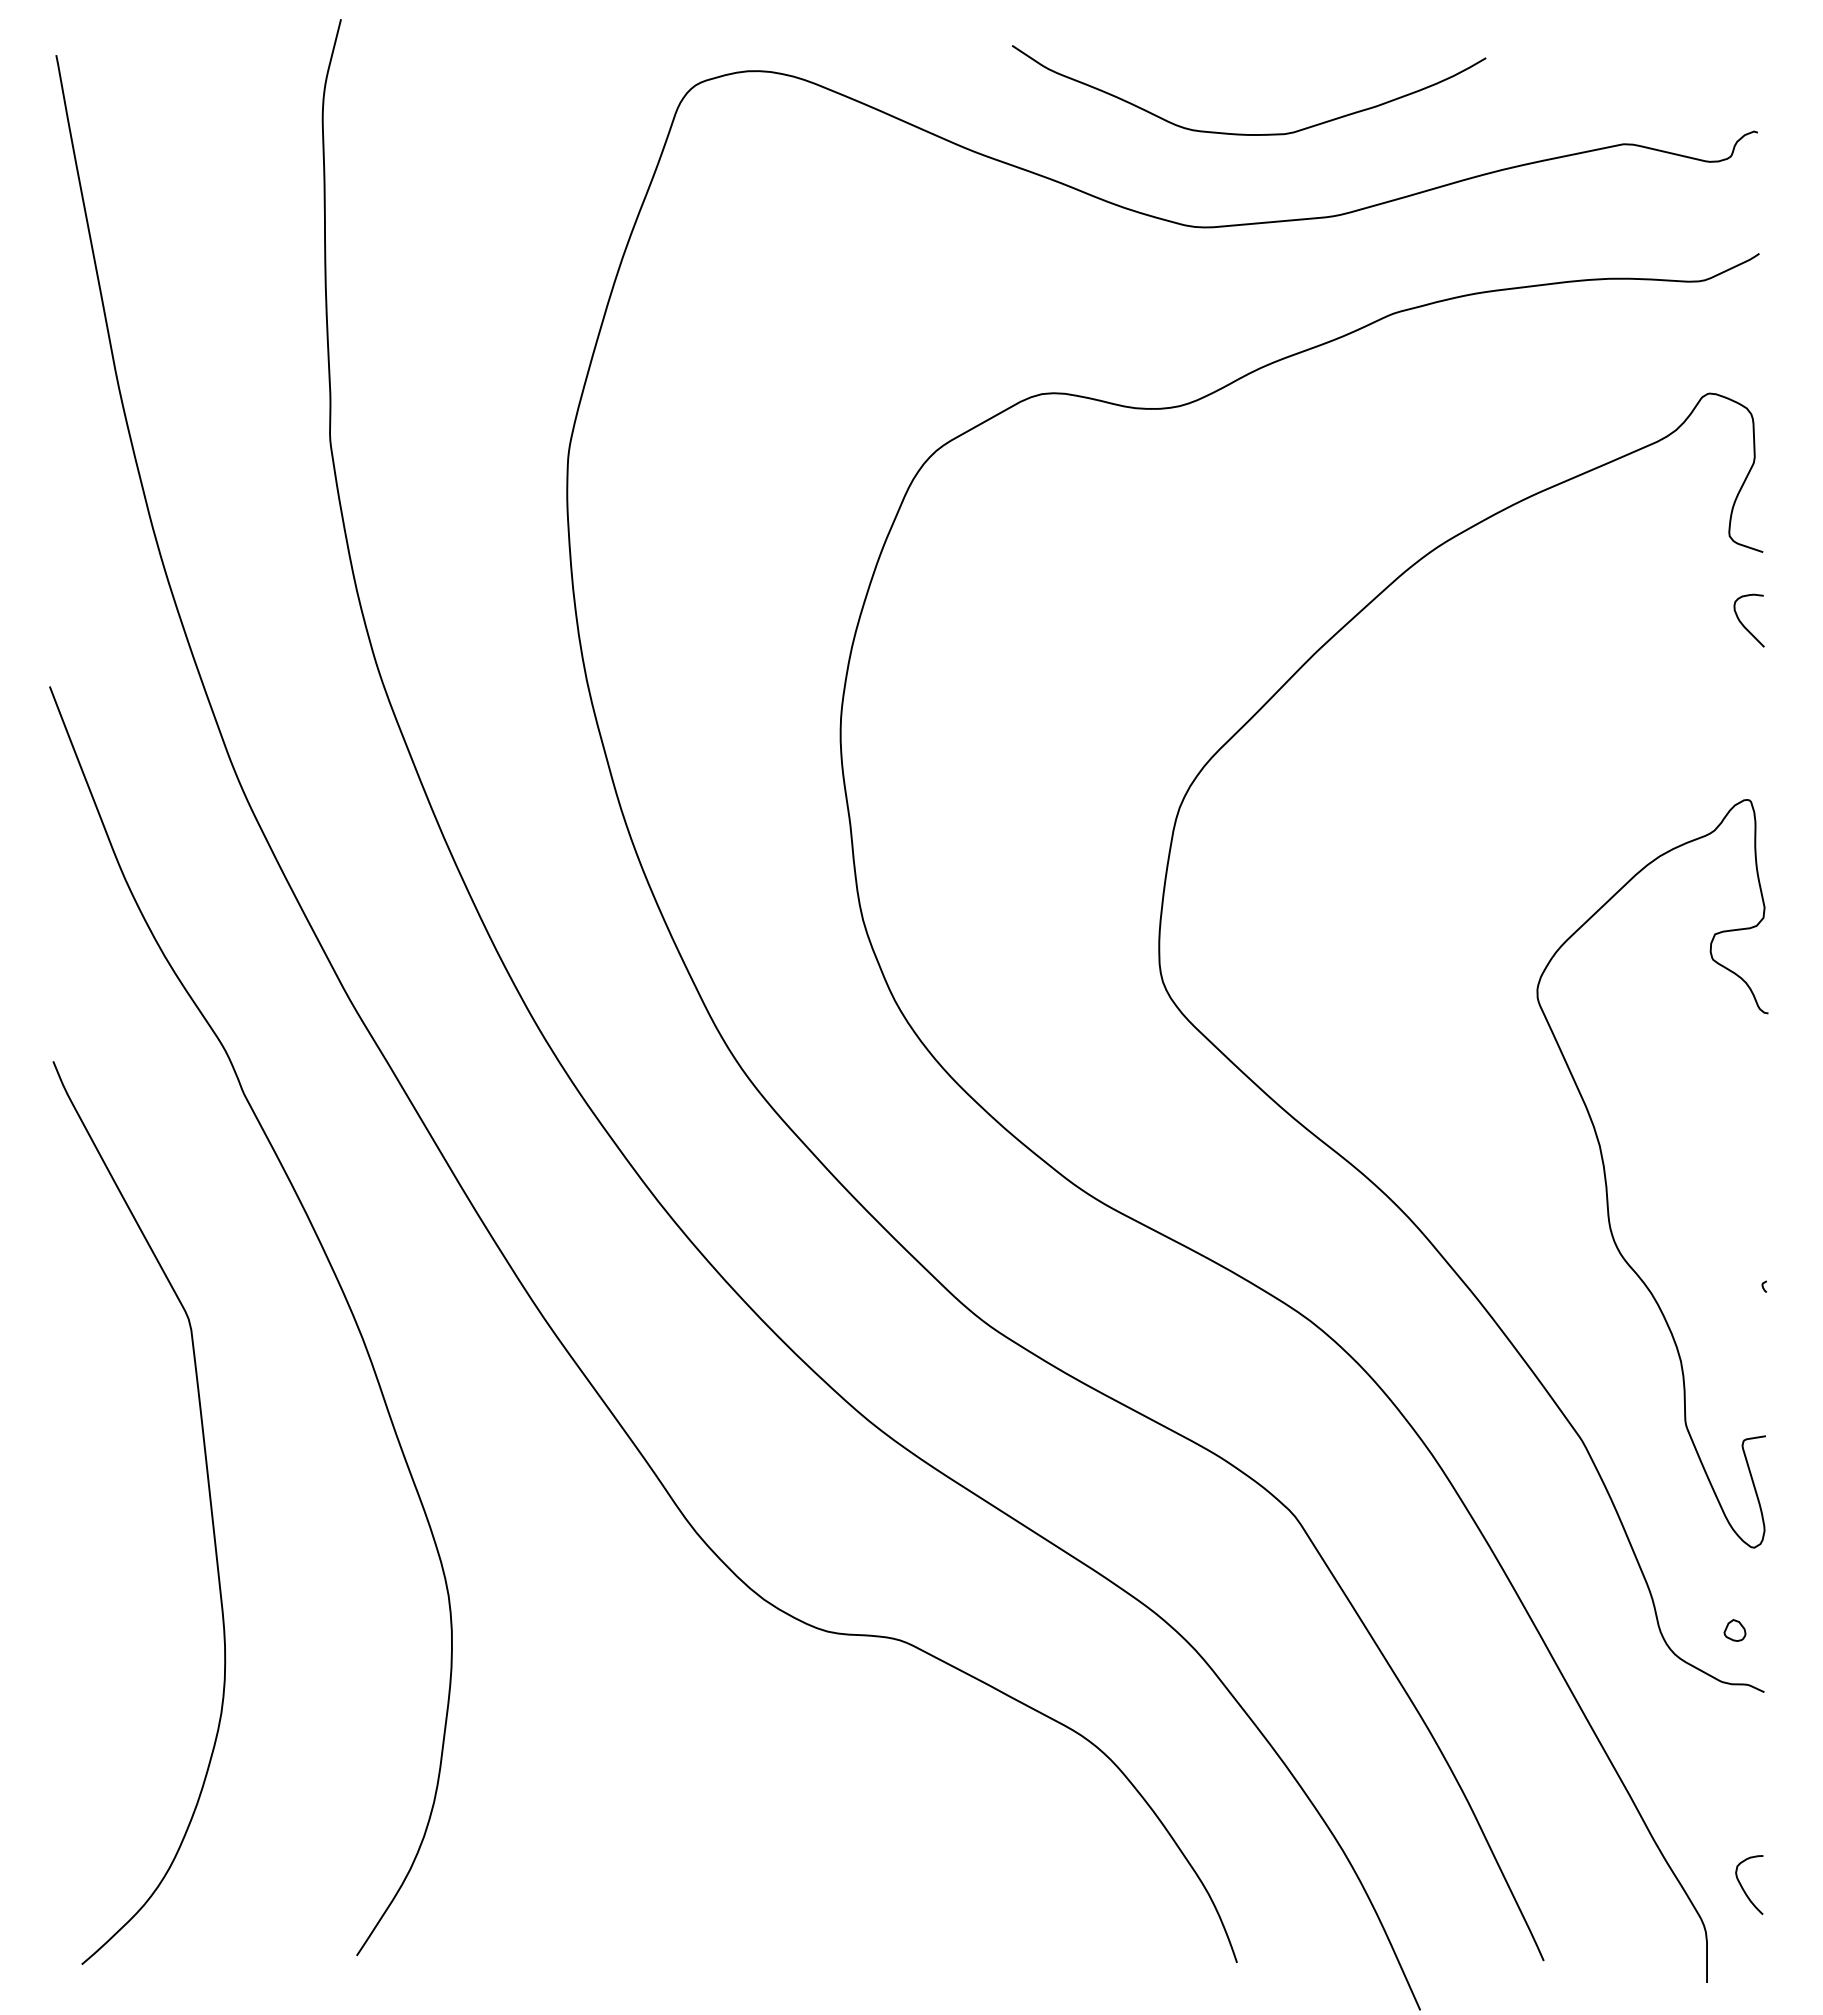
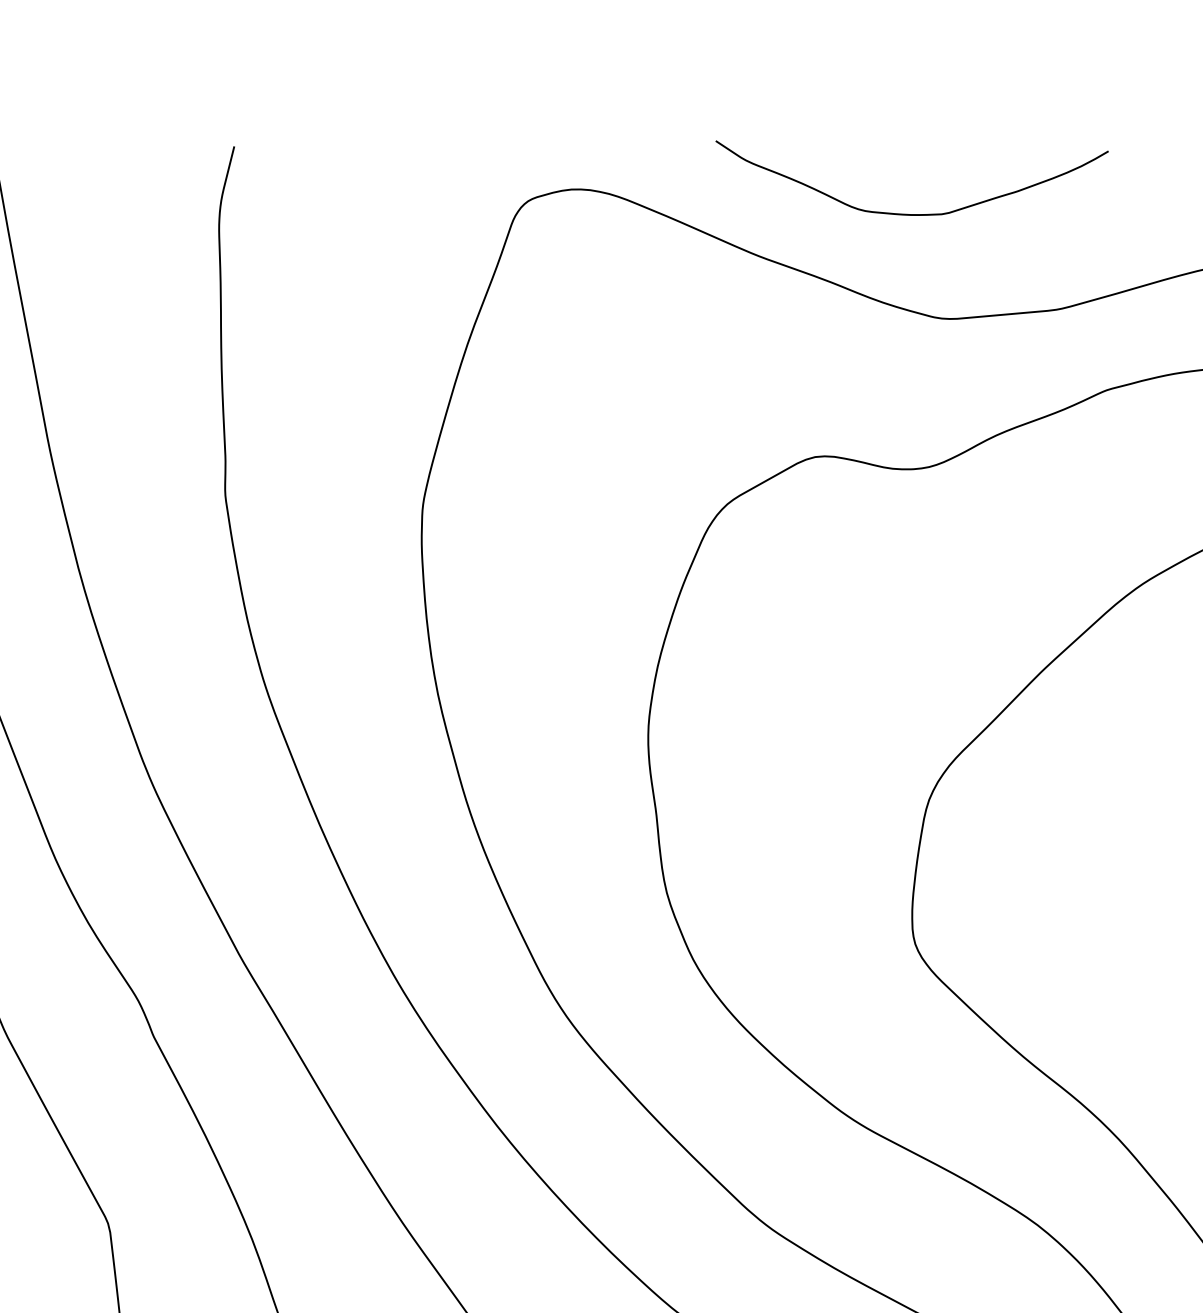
curve: (1244, 133) -> (908, 213), moved

